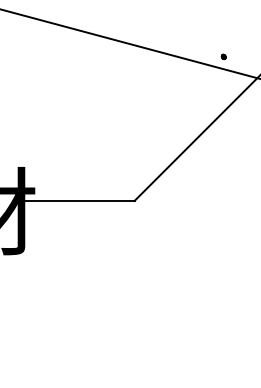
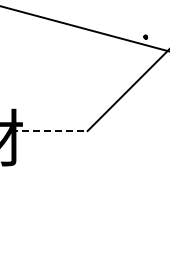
line: (76, 201) -> (49, 131), solid -> dashed

